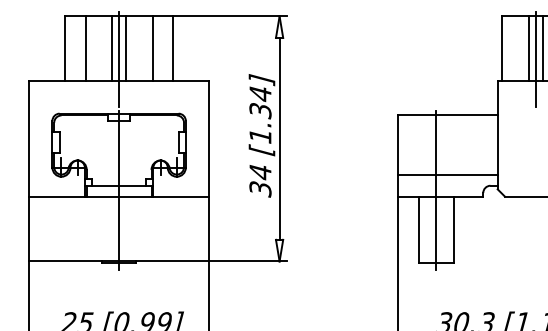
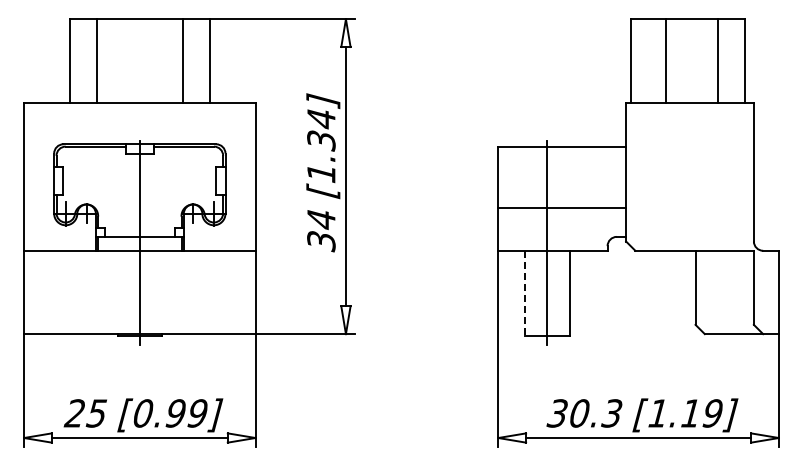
line: (111, 48) -> (130, 60), removed
line: (126, 48) -> (149, 60), removed
line: (543, 48) -> (684, 60), removed
line: (118, 59) -> (139, 74), removed
line: (536, 59) -> (675, 74), removed
line: (448, 174) -> (562, 207), moved
line: (419, 229) -> (525, 293), solid -> dashed

